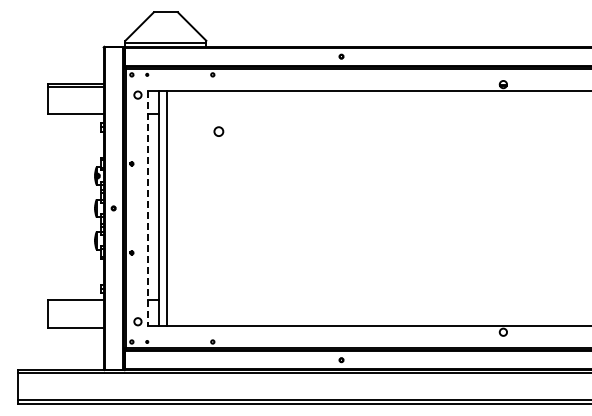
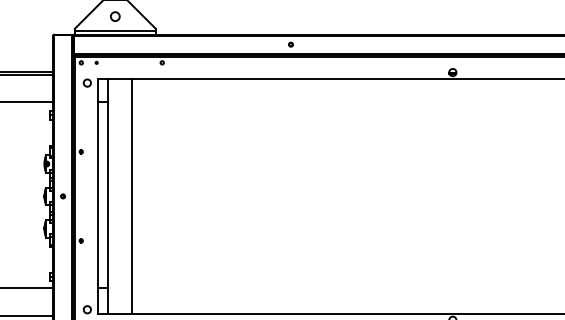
circle: (218, 131) -> (114, 16), moved
line: (148, 208) -> (97, 196), dashed -> solid
line: (166, 208) -> (131, 196), moved

